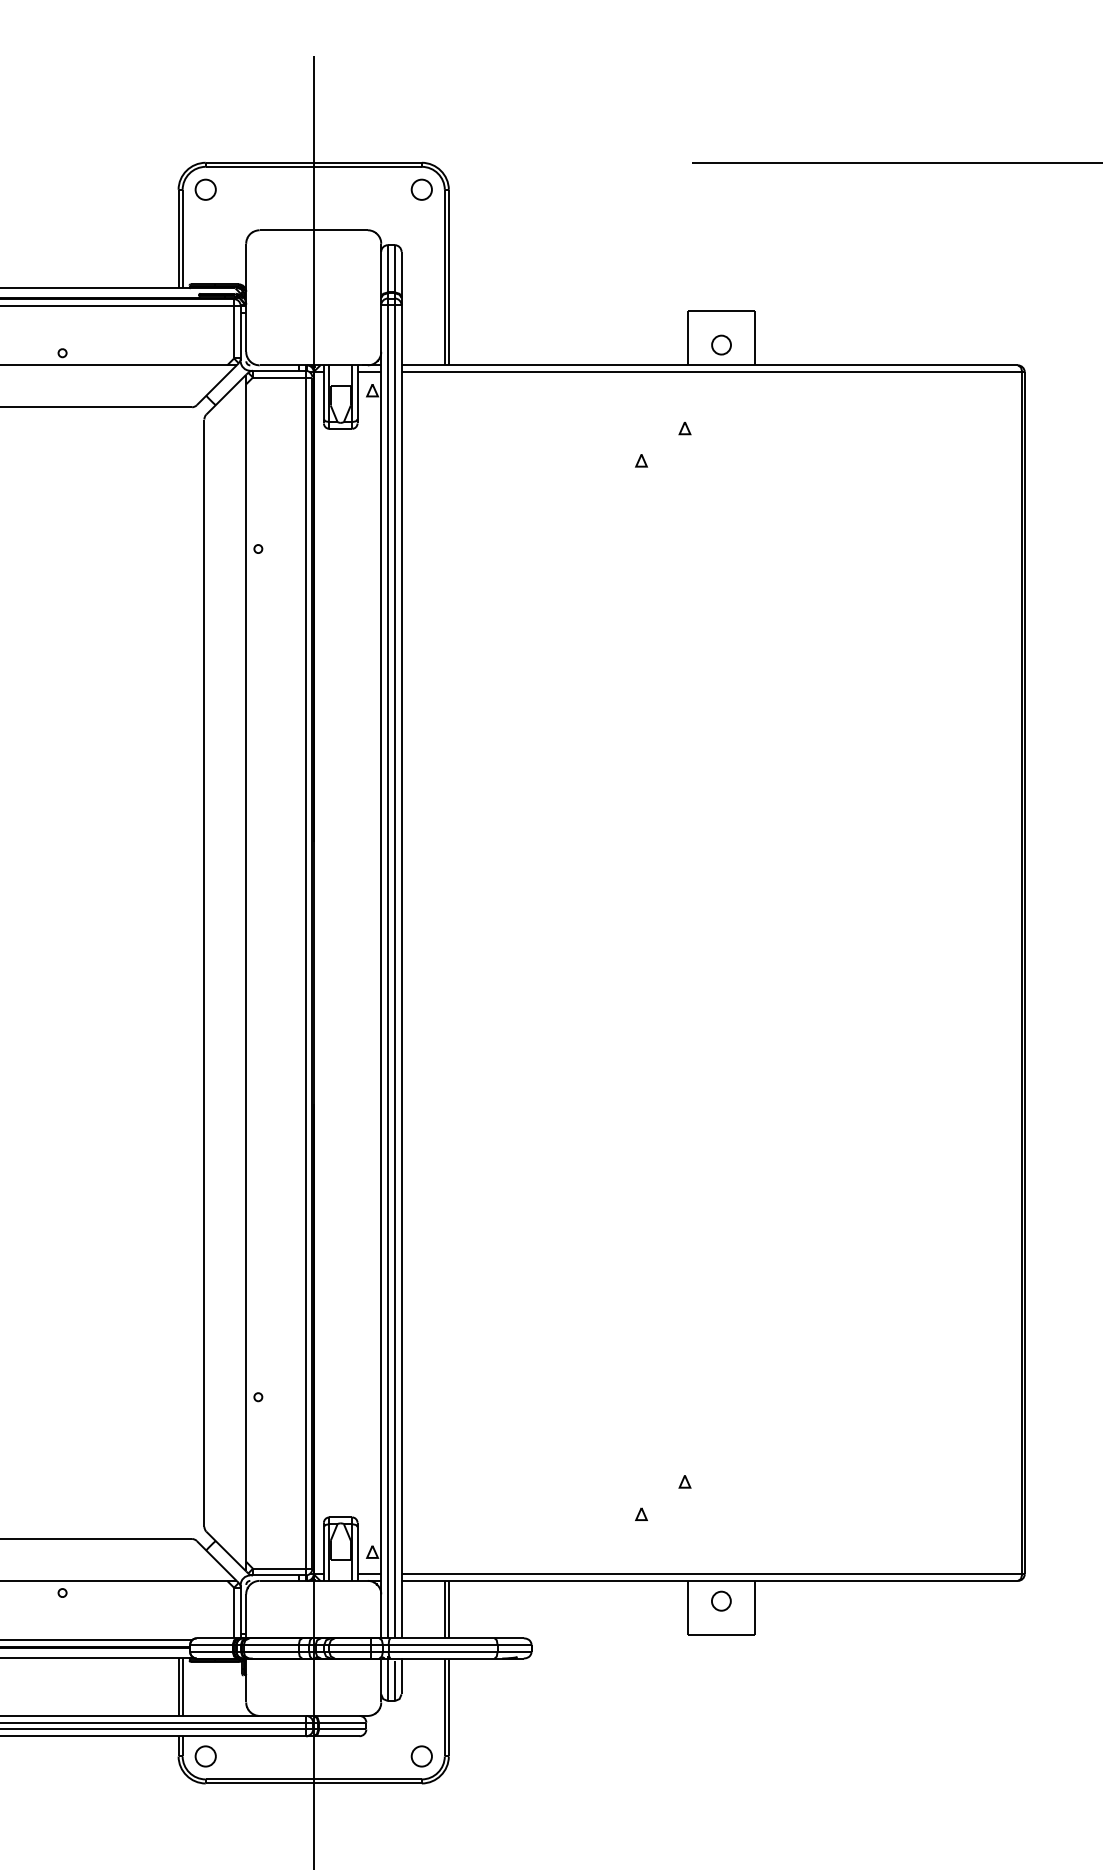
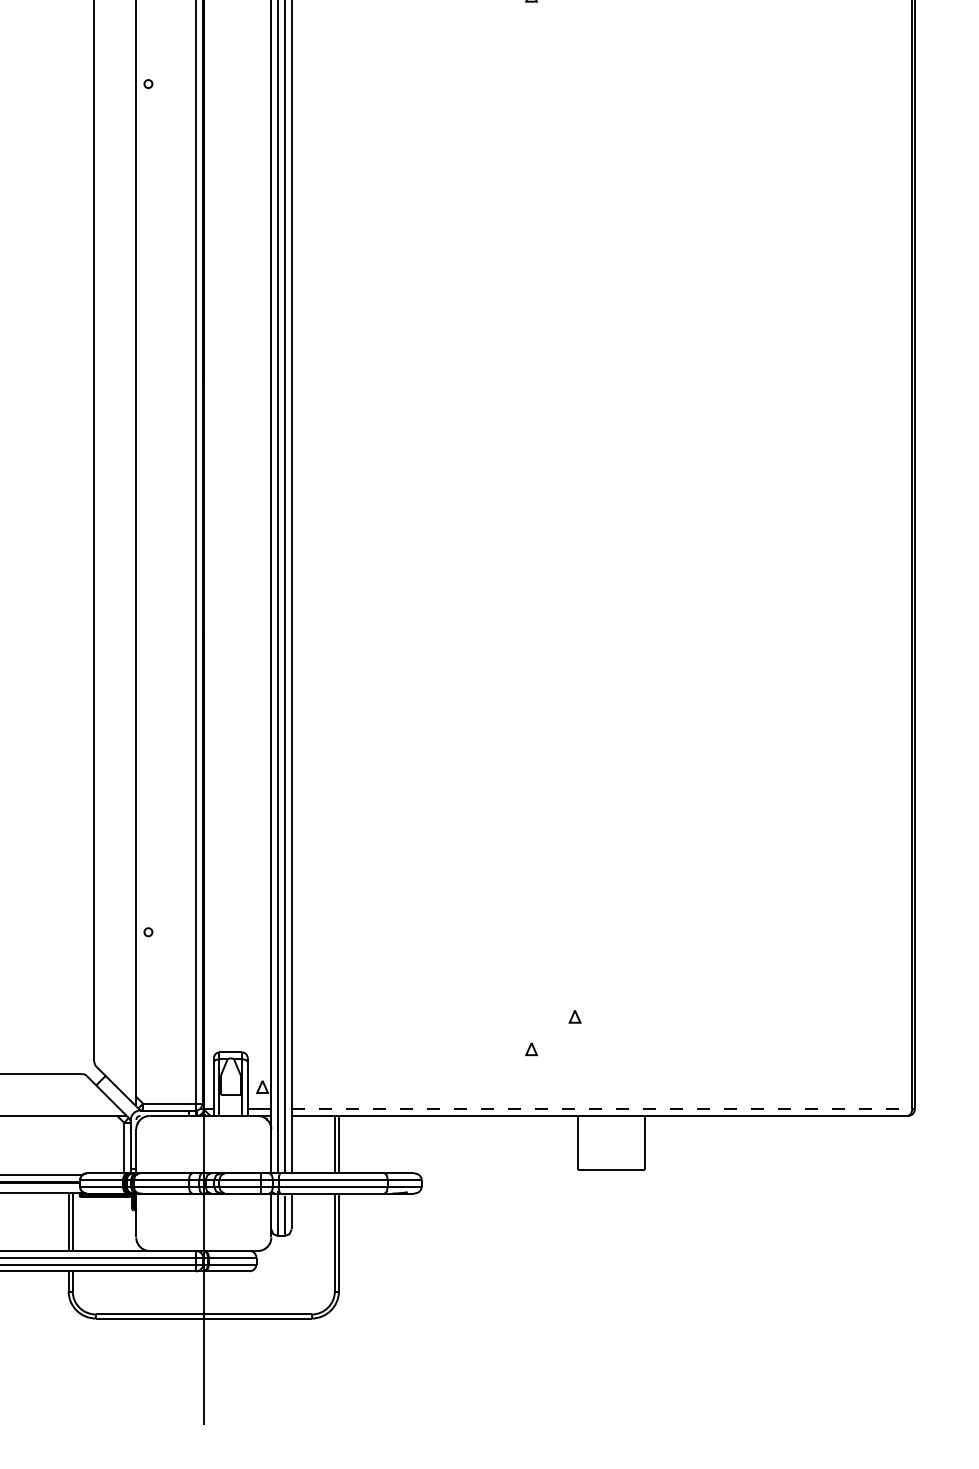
line: (712, 1574) -> (602, 1109), solid -> dashed
part: (721, 1600) -> (611, 1135), removed
part: (205, 1756) -> (95, 1291), removed
part: (421, 1756) -> (311, 1291), removed

